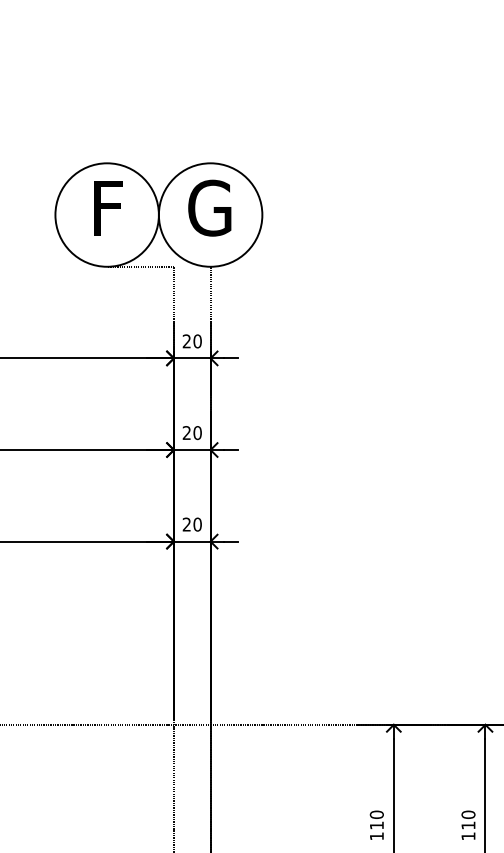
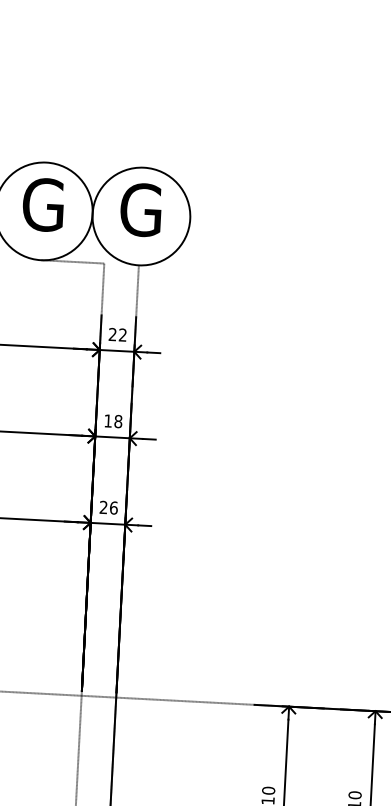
text: (105, 207) -> (42, 204), F -> G
text: (197, 341) -> (122, 335), 20 -> 22
text: (191, 432) -> (112, 420), 20 -> 18
text: (197, 524) -> (113, 507), 20 -> 26

